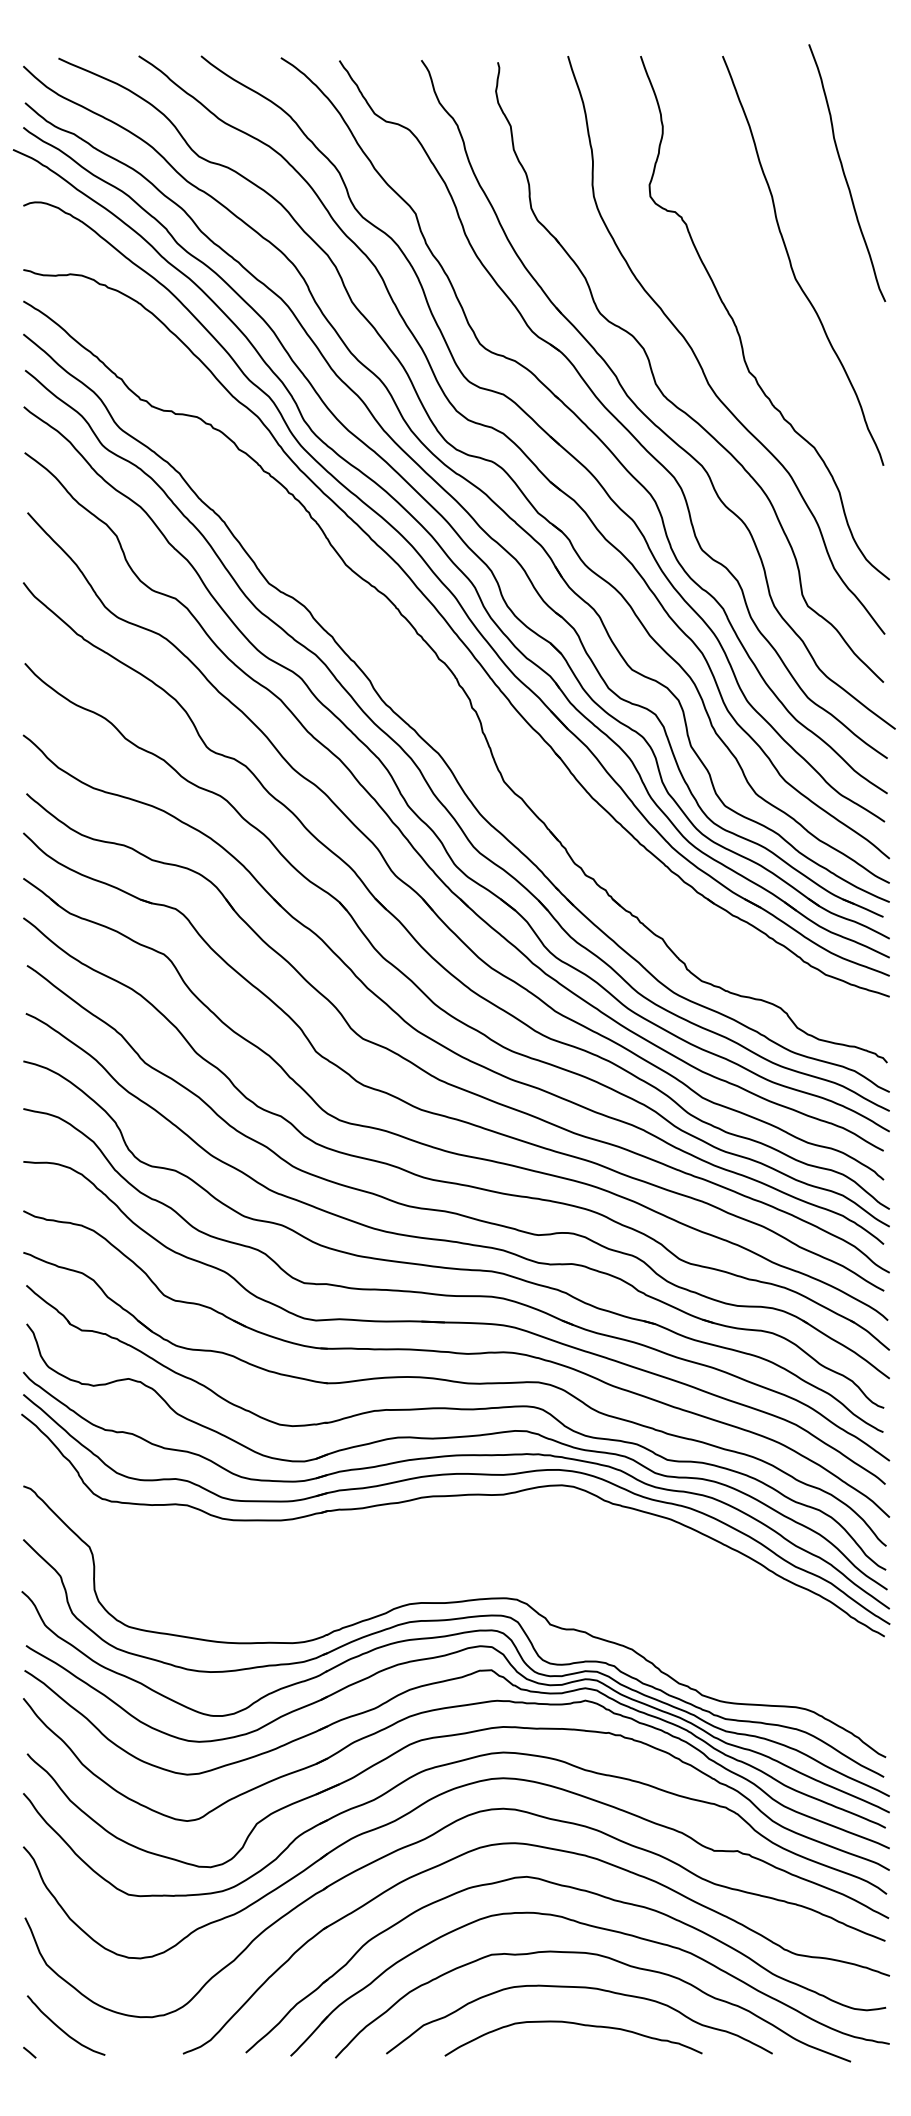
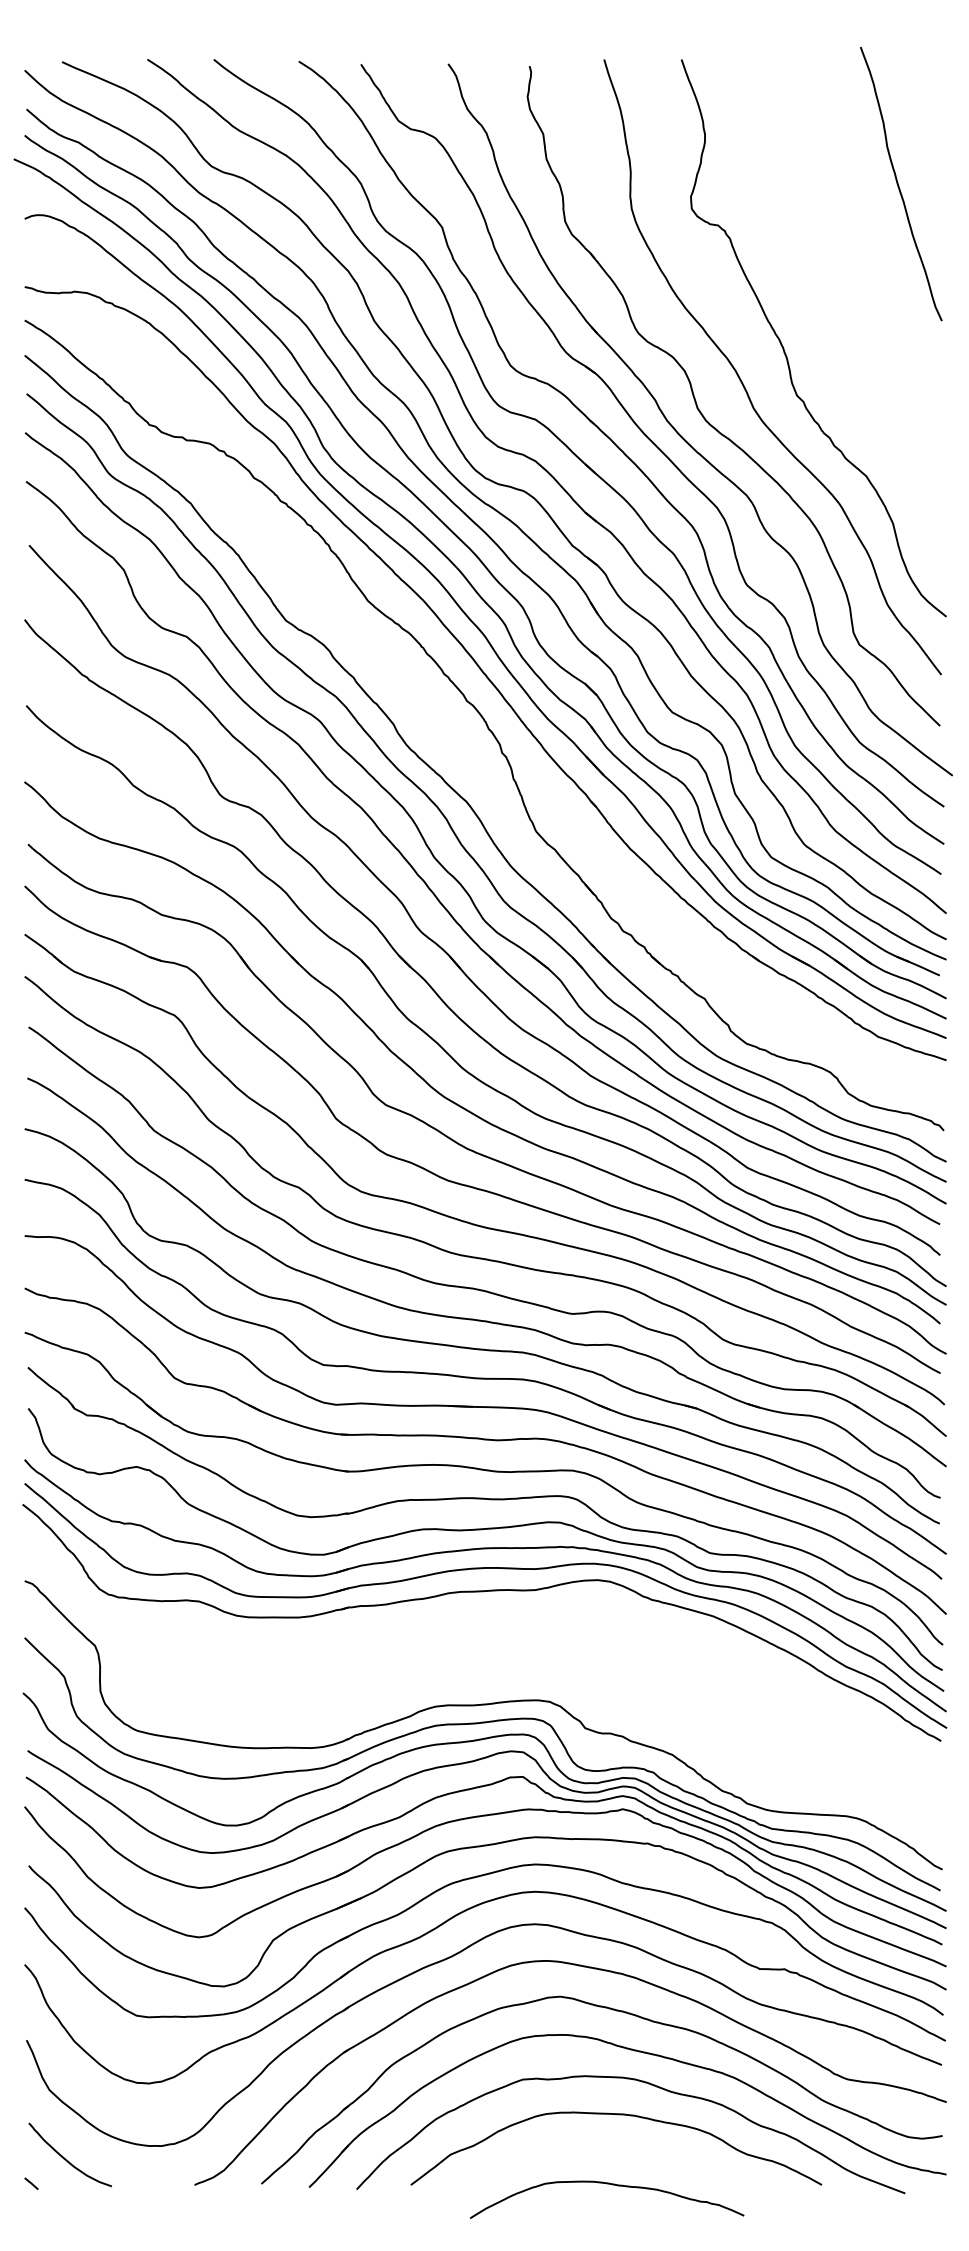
curve: (791, 264) -> (842, 281), removed
curve: (578, 2025) -> (612, 2185), moved

